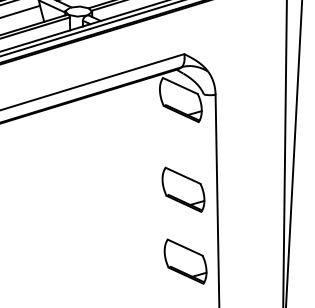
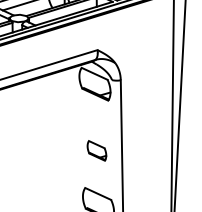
part: (183, 189) -> (96, 150), size x0.6

